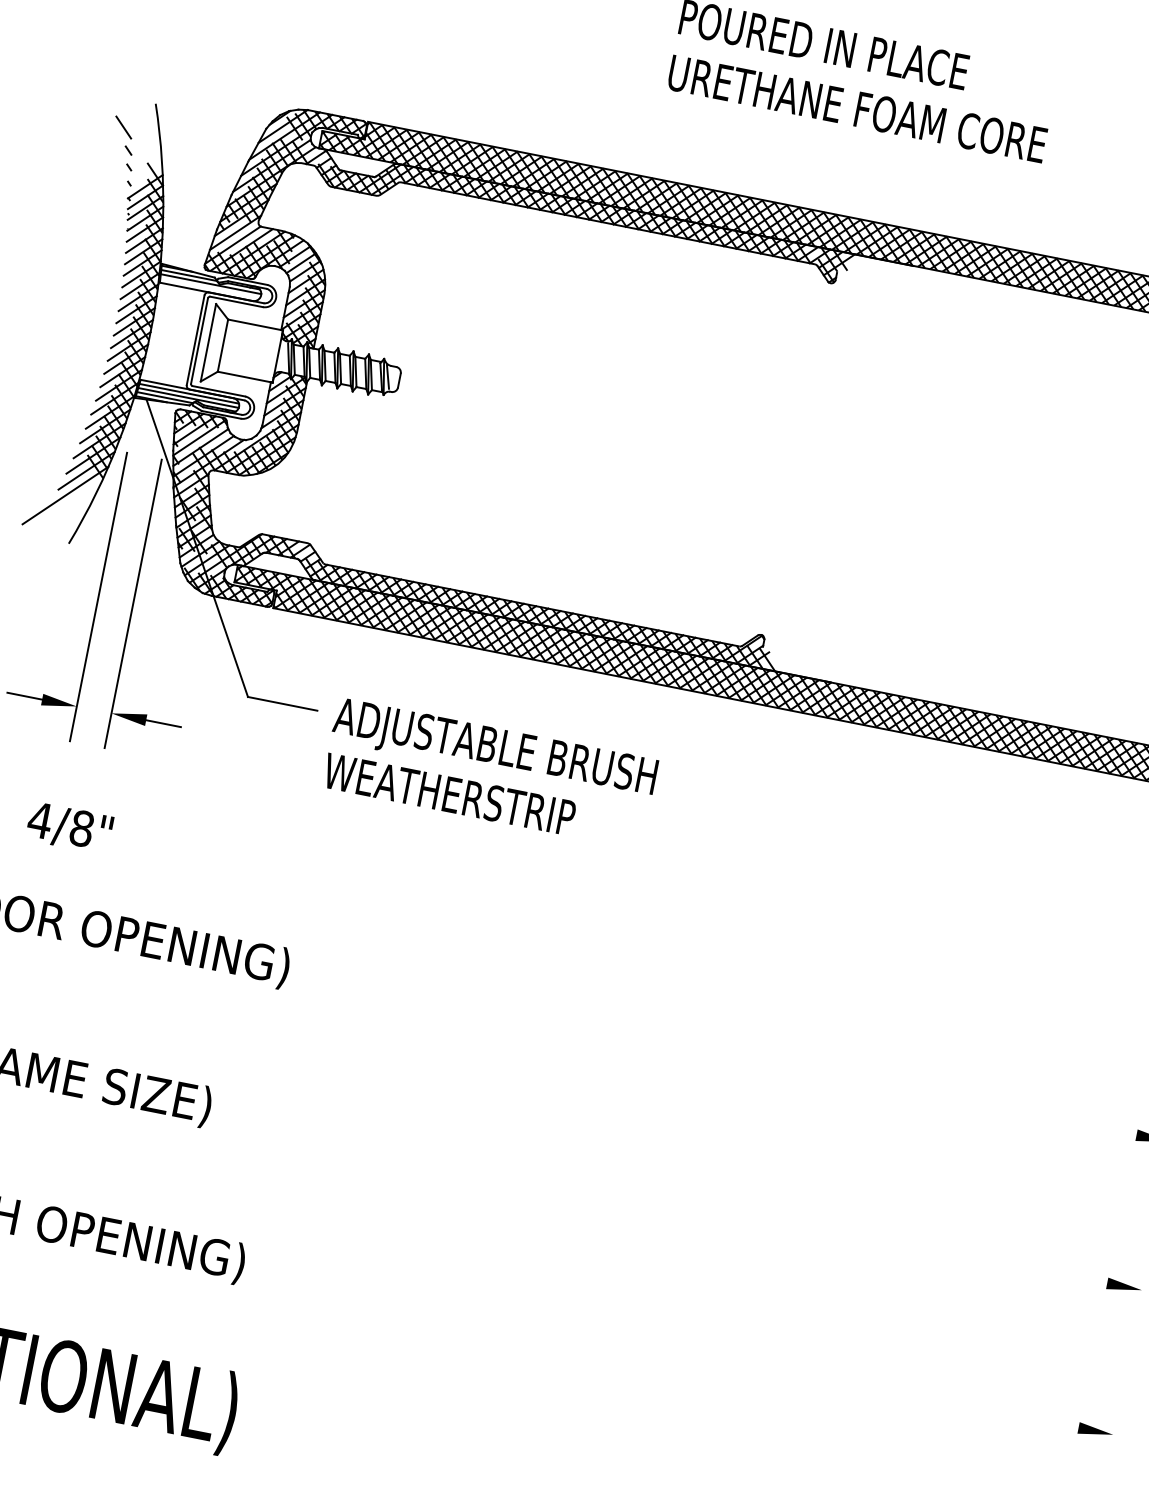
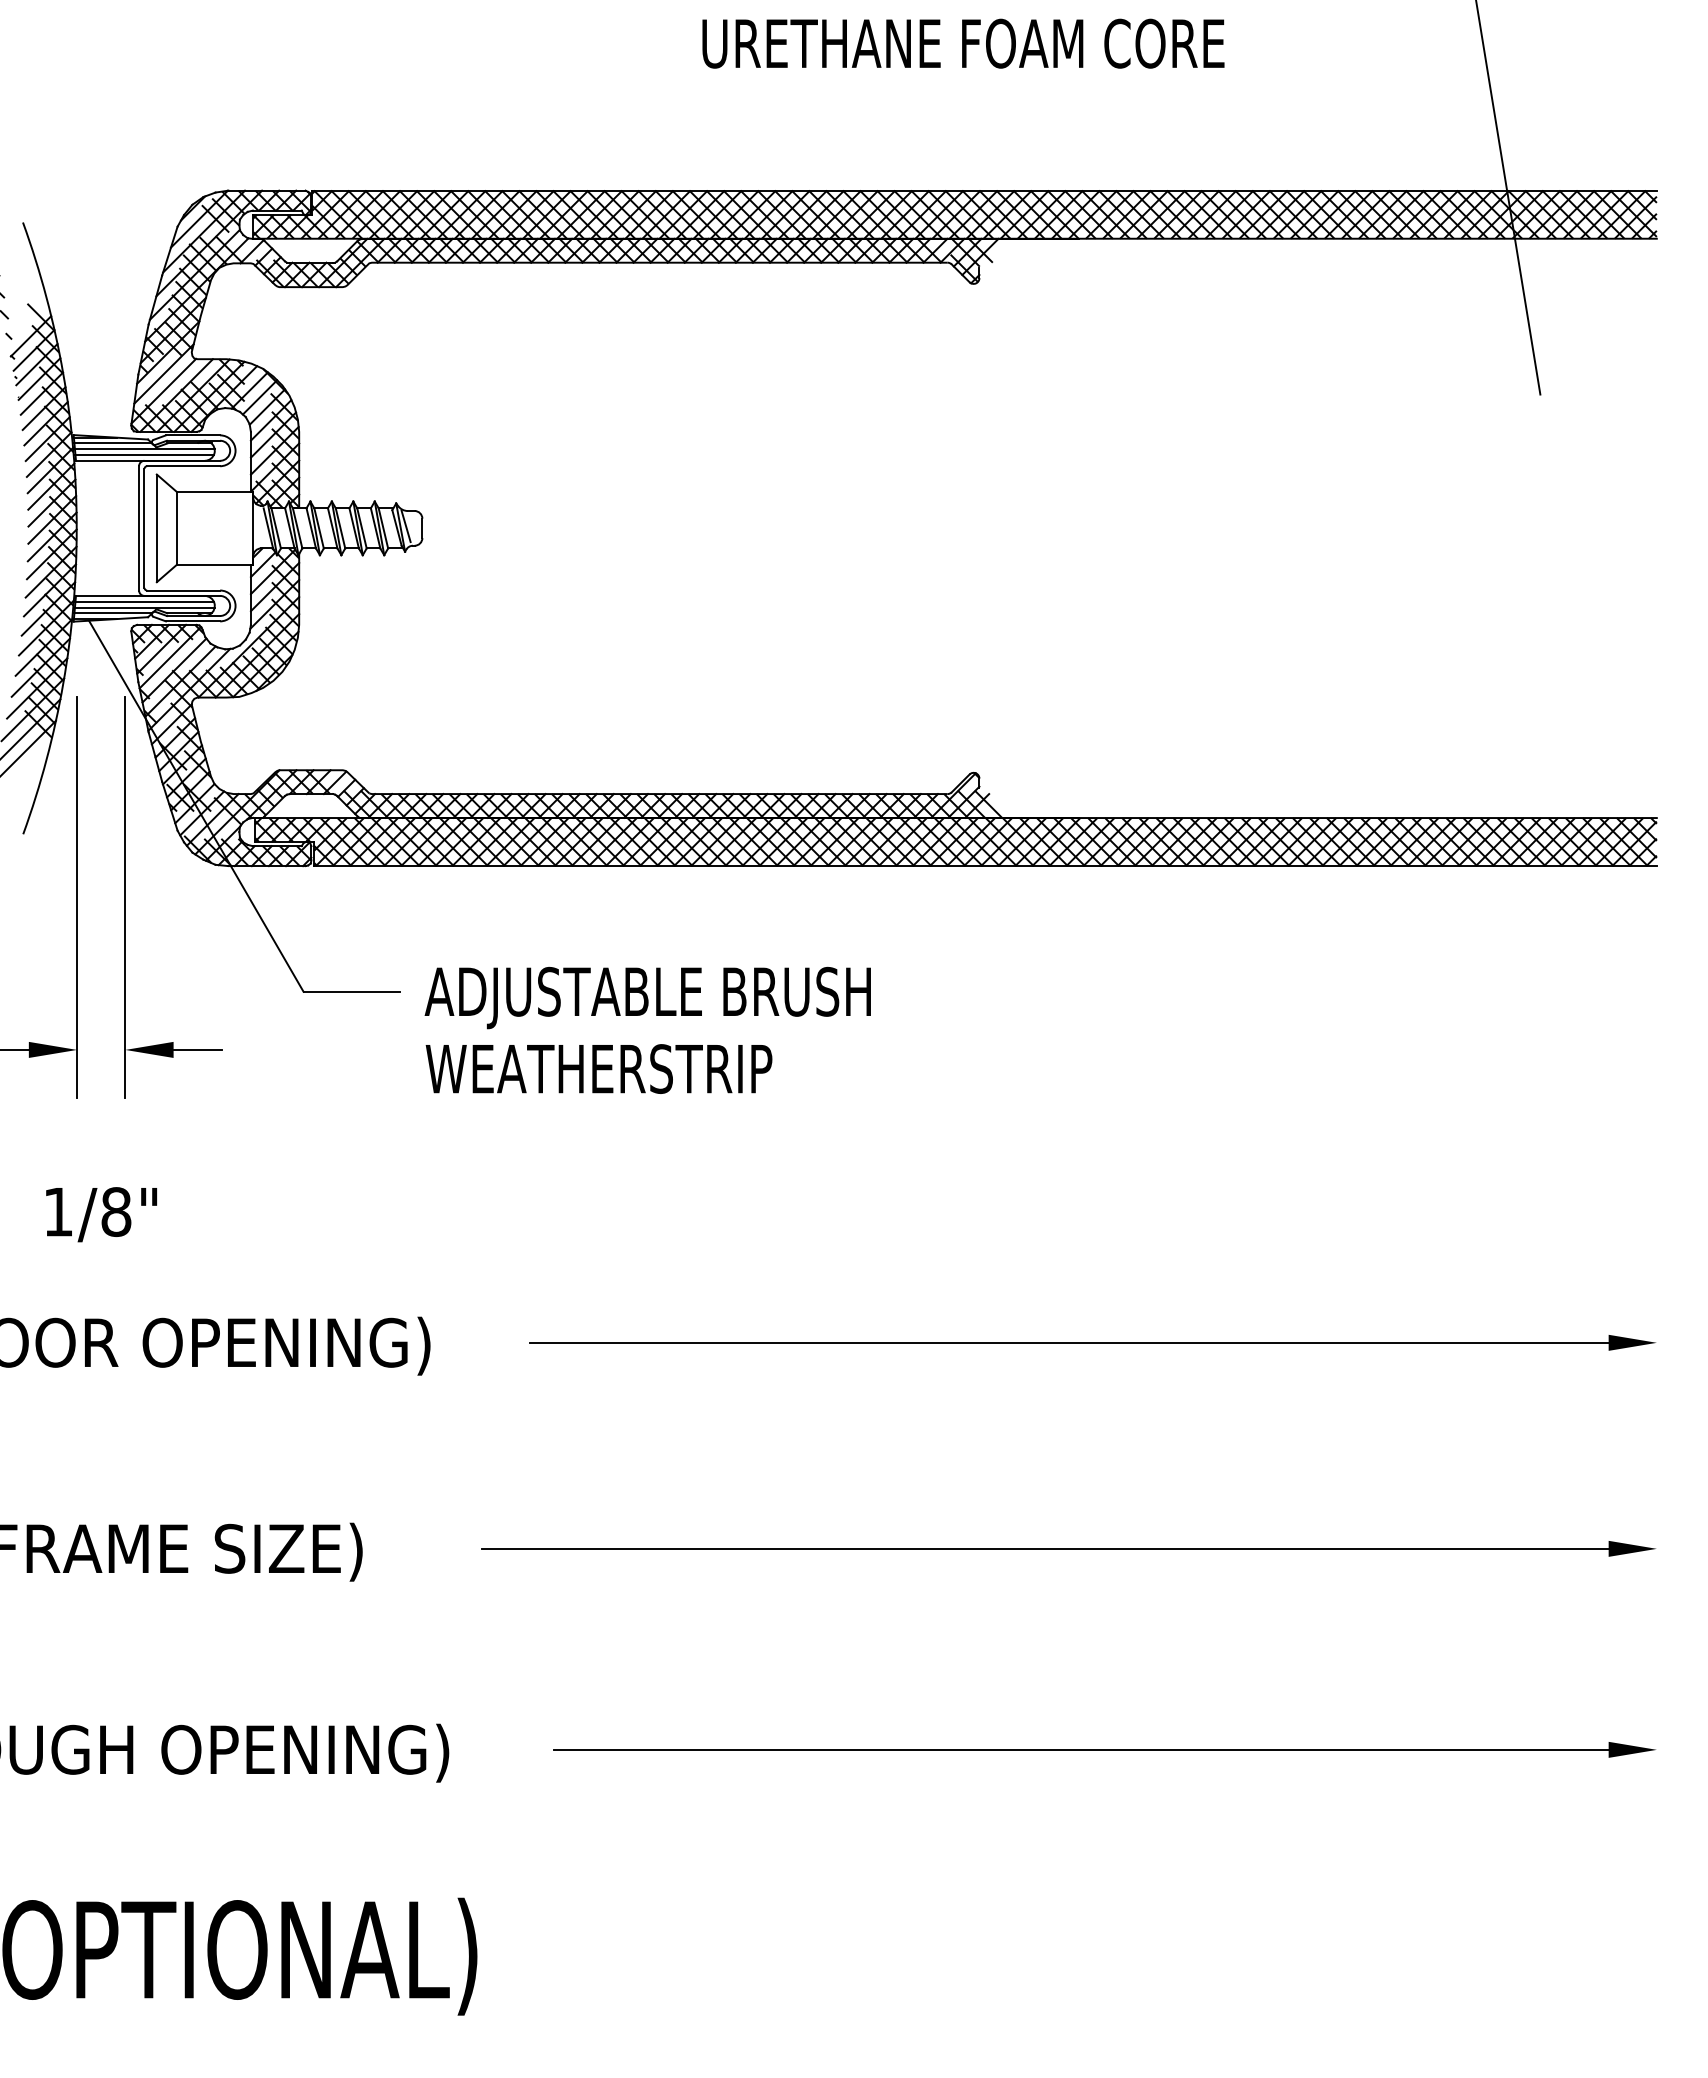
line: (209, 288) -> (144, 455), added
text: (40, 820) -> (58, 1212), 4/8" -> 1/8"
line: (748, 1058) -> (1069, 1342), added
line: (701, 1202) -> (1044, 1548), added
line: (699, 1352) -> (1081, 1749), added

